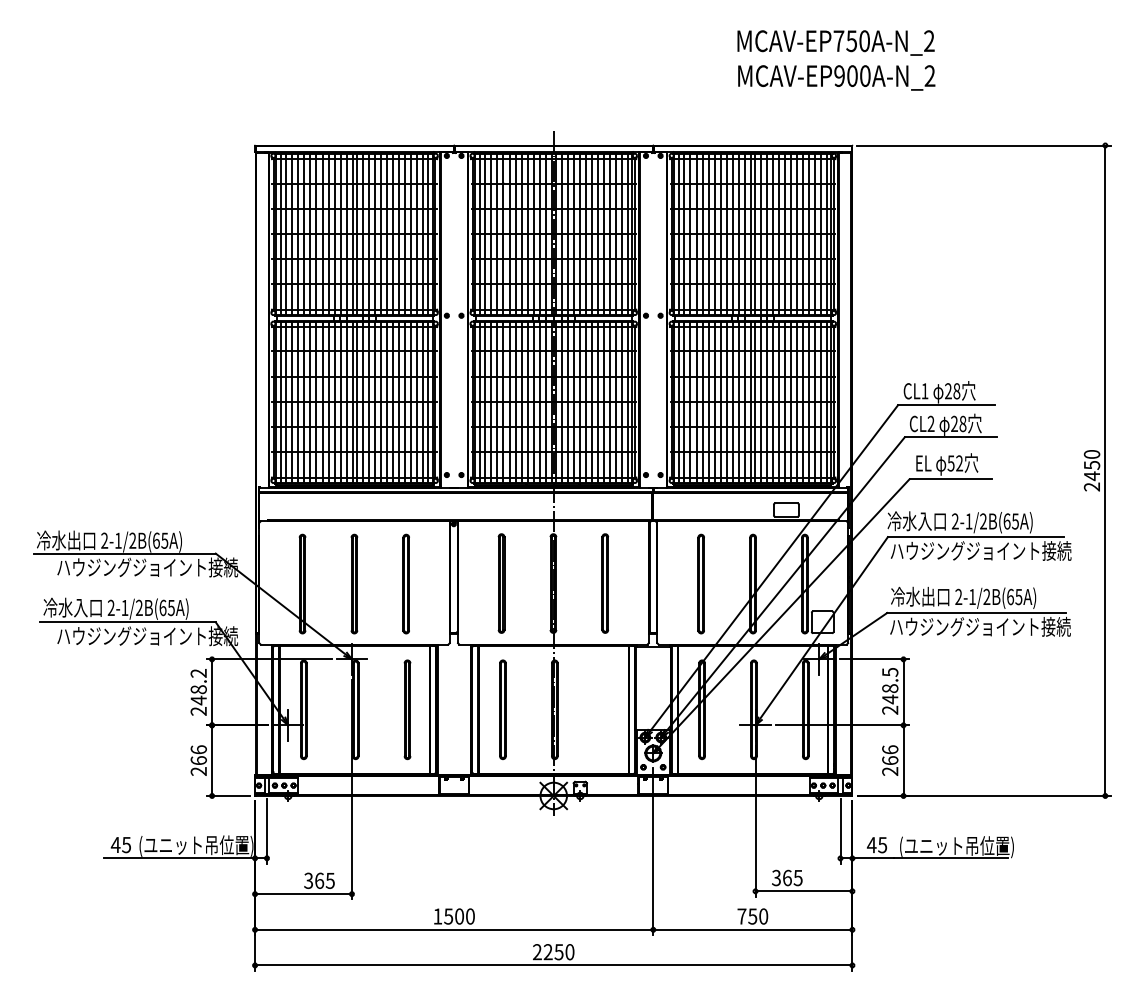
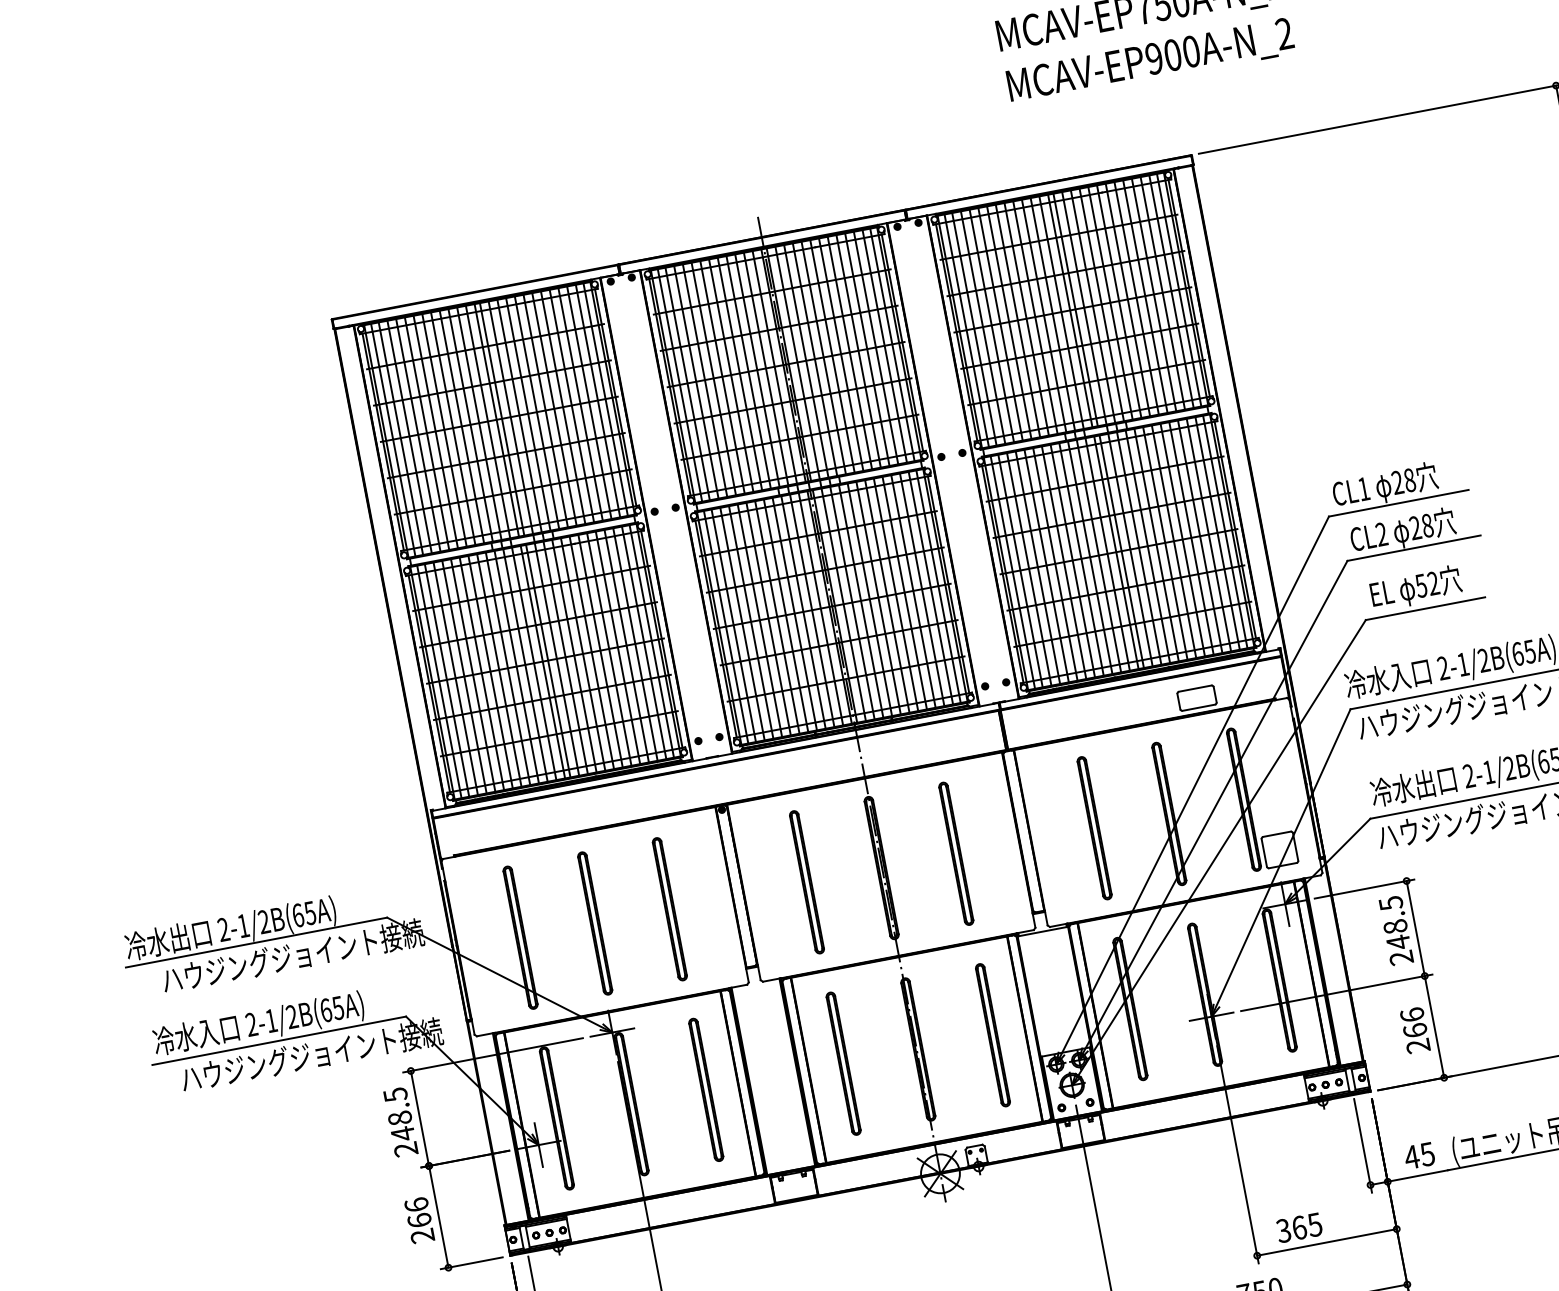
text: (198, 673) -> (395, 1095), 248.2 -> 248.5
part: (606, 709) -> (992, 1034), added

